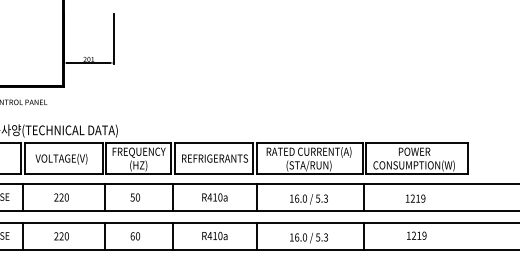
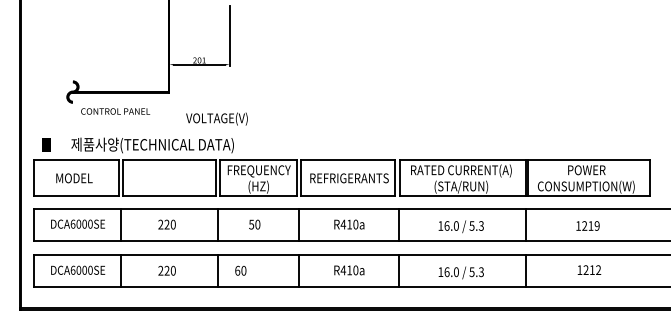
text: (61, 158) -> (216, 118), moved
text: (135, 236) -> (240, 270), moved
text: (424, 236) -> (598, 270), 1219 -> 1212

